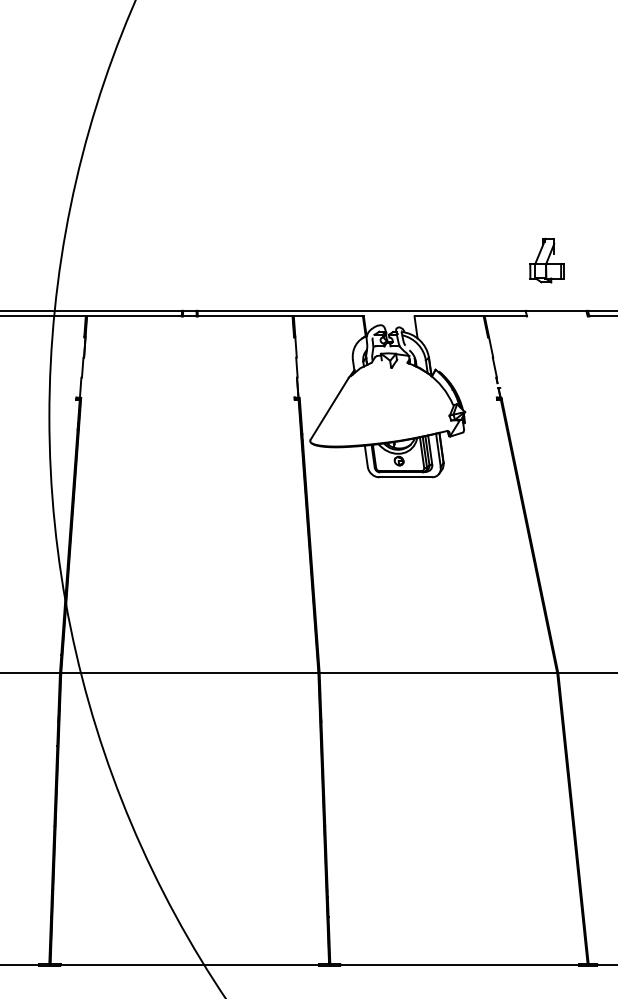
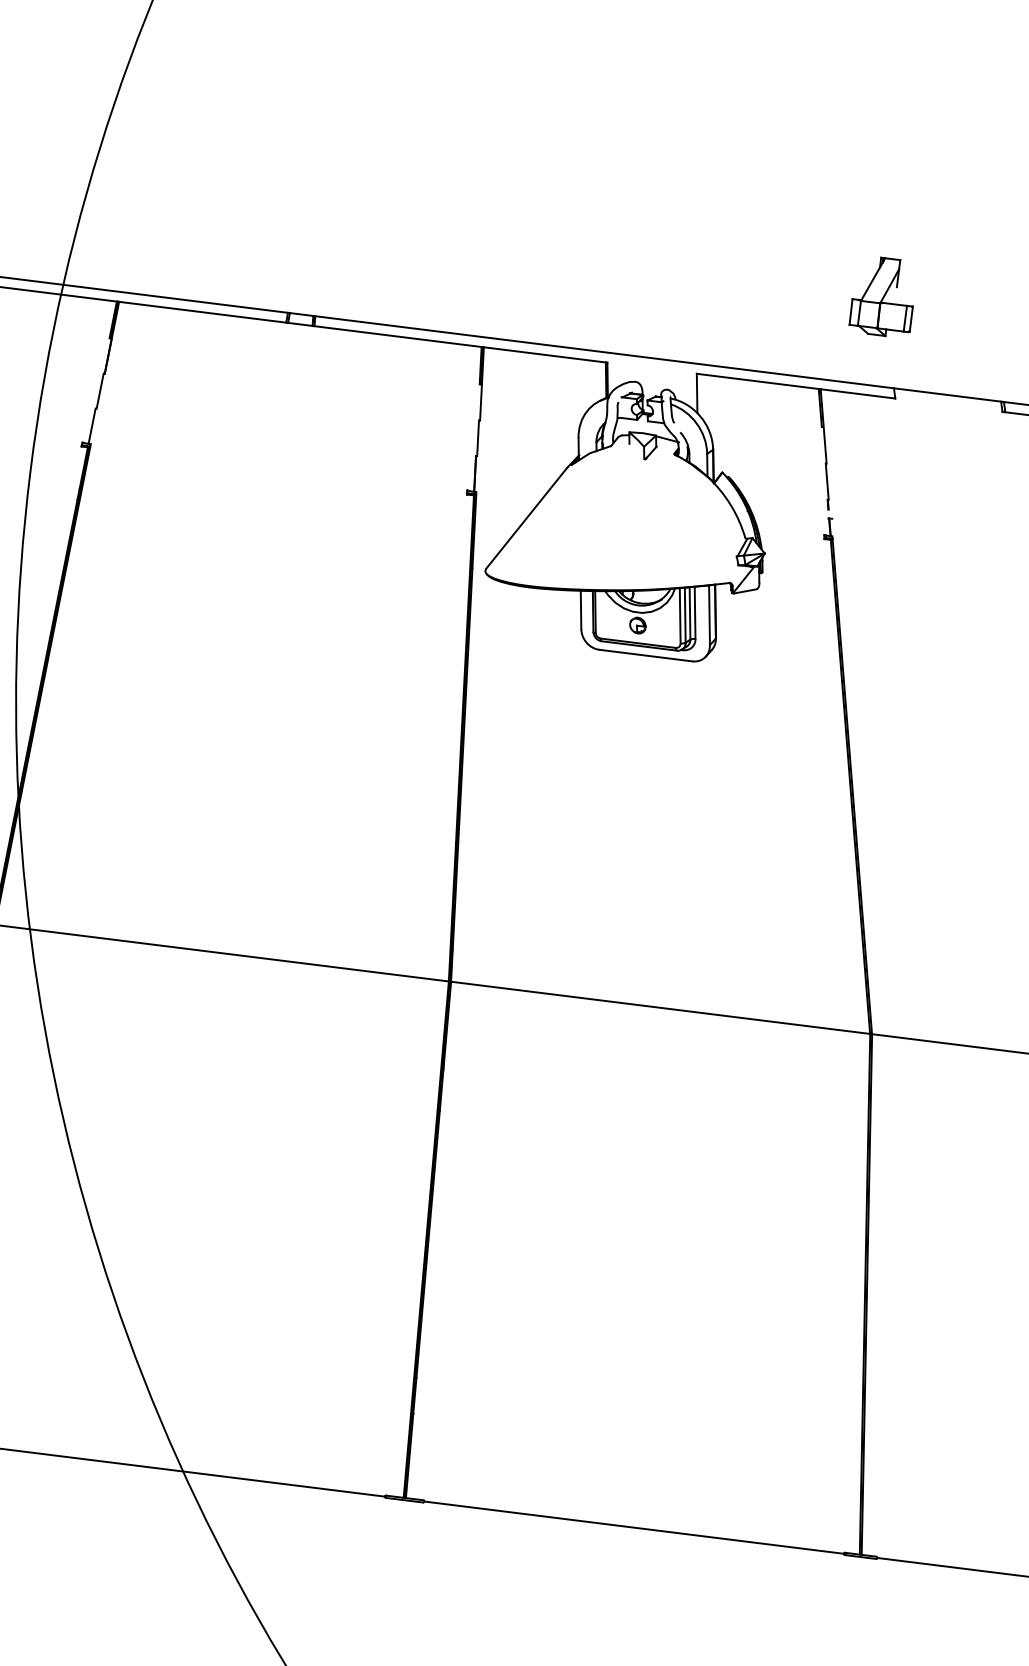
part: (546, 260) -> (881, 296), moved

